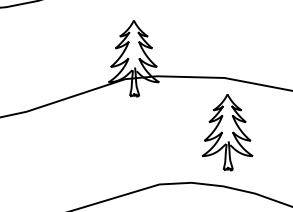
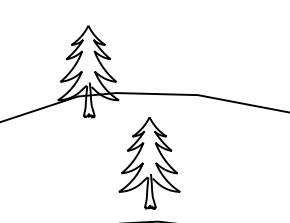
part: (227, 132) -> (149, 163), moved

